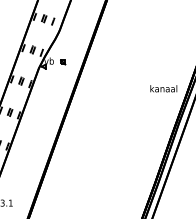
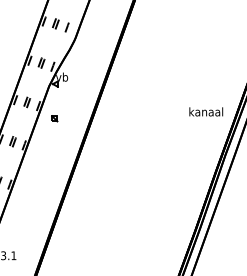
part: (63, 62) -> (54, 118), moved

